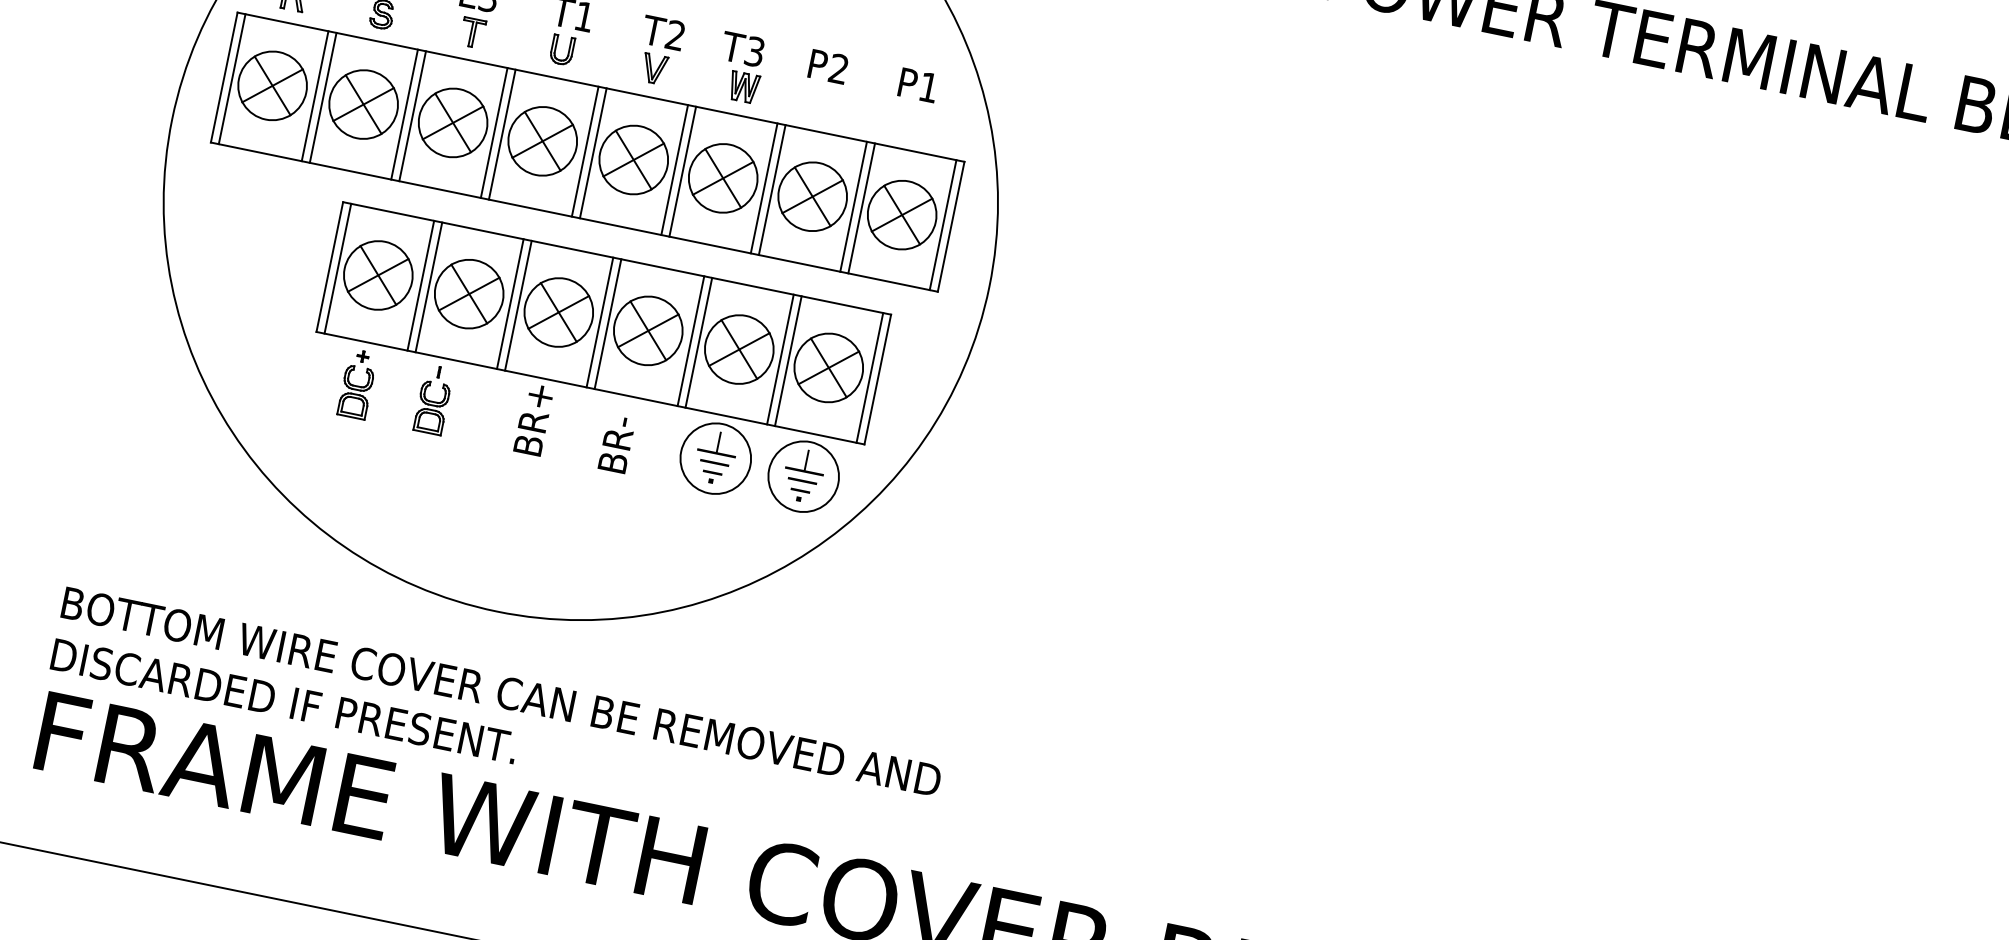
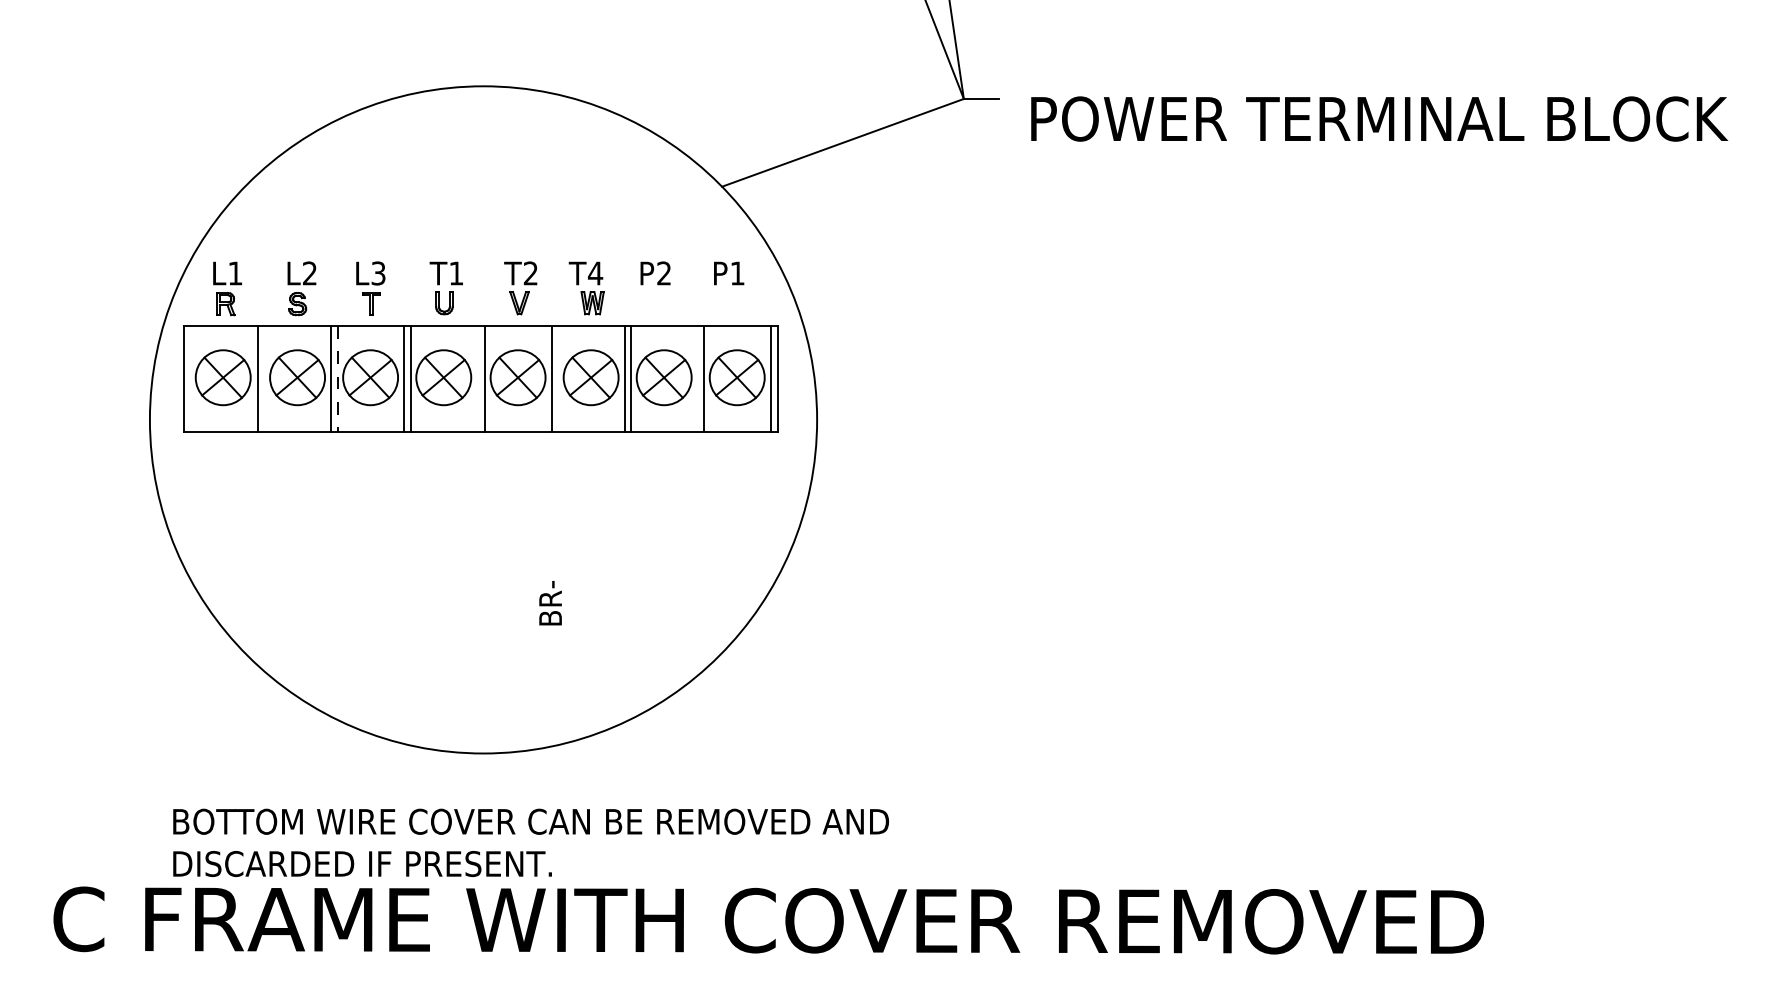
text: (754, 51) -> (595, 273), T3 -> T4
line: (232, 78) -> (190, 378), removed
line: (322, 97) -> (264, 378), removed
line: (412, 116) -> (337, 379), solid -> dashed
line: (585, 150) -> (478, 378), removed
line: (683, 171) -> (558, 378), removed
line: (853, 206) -> (697, 378), removed
part: (595, 362) -> (520, 542), removed
text: (495, 717) -> (530, 842), moved

